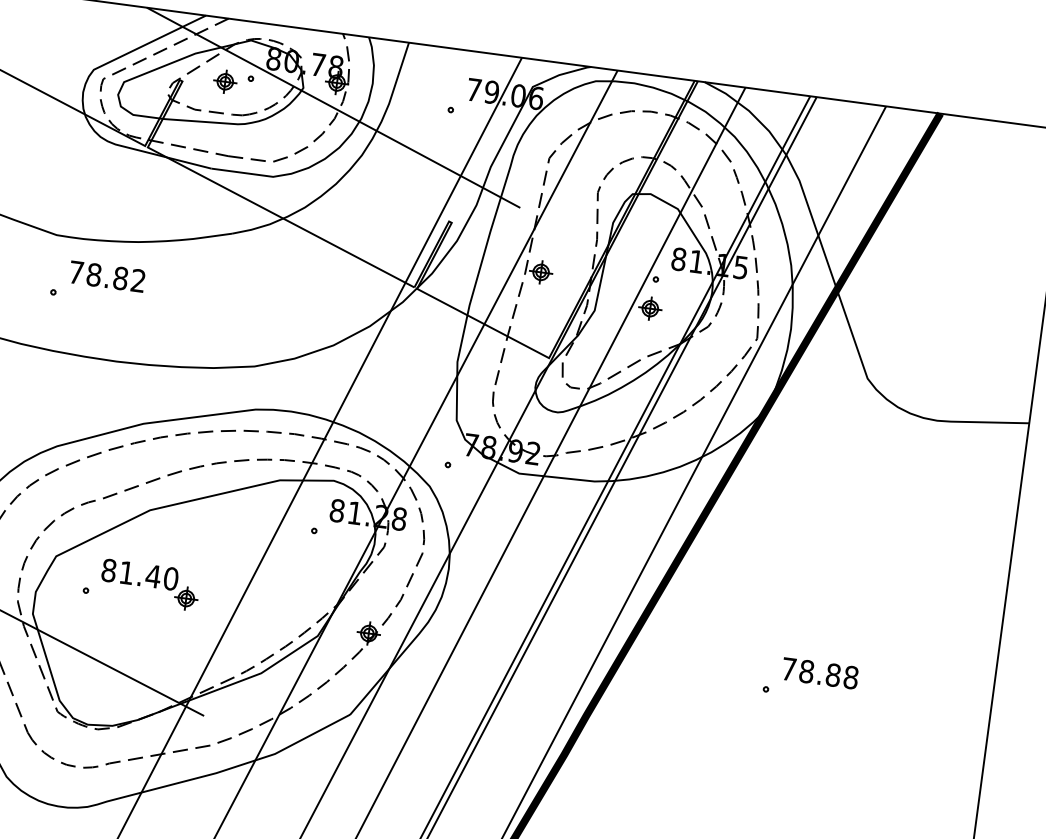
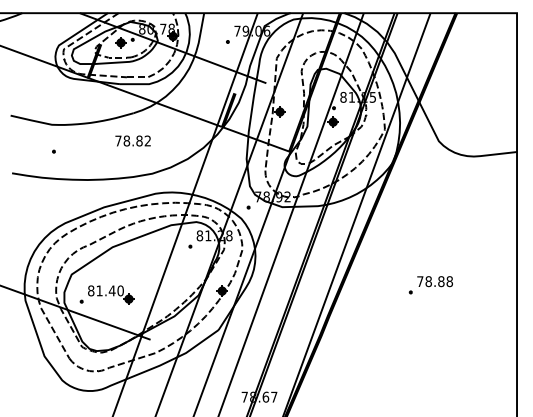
text: (106, 275) -> (132, 140), moved
part: (140, 582) -> (106, 294), moved

